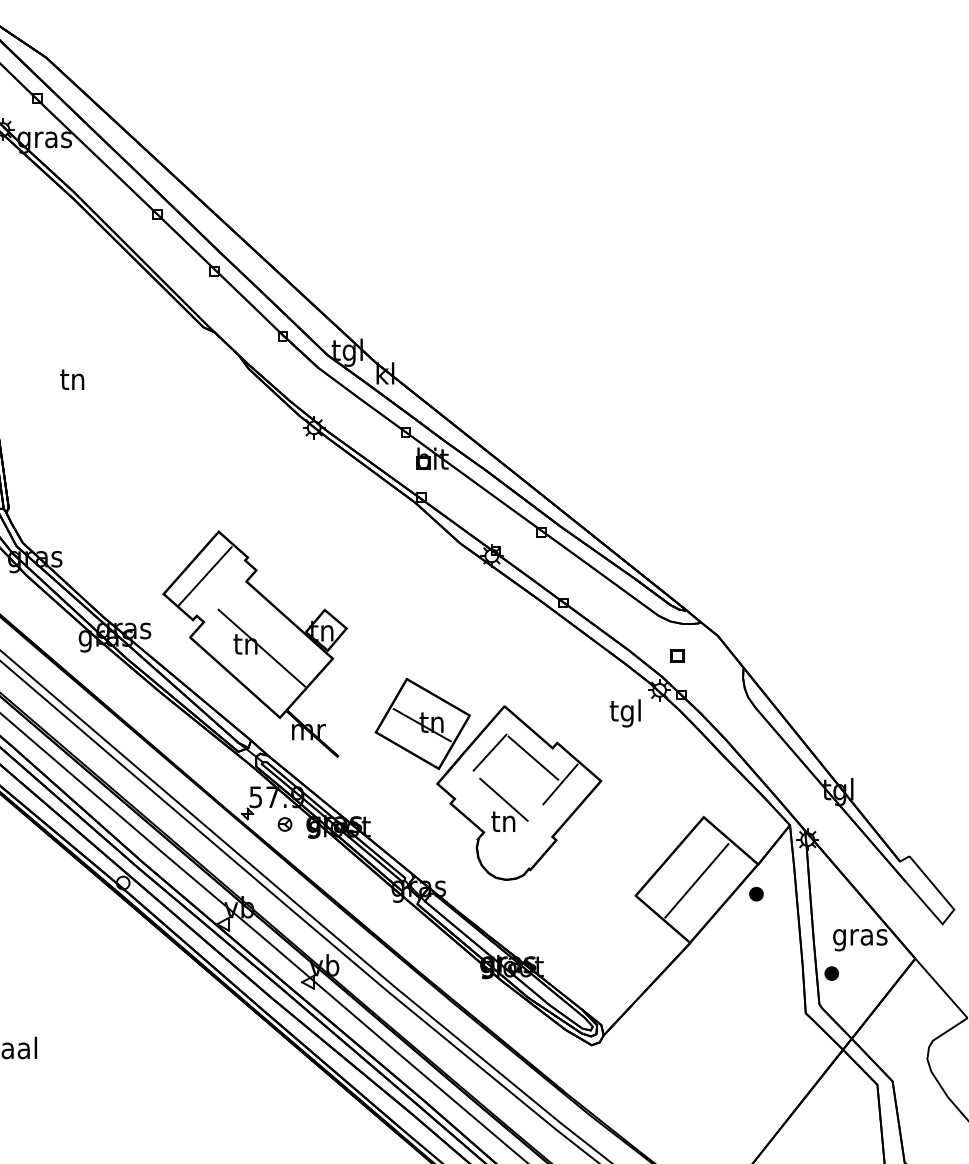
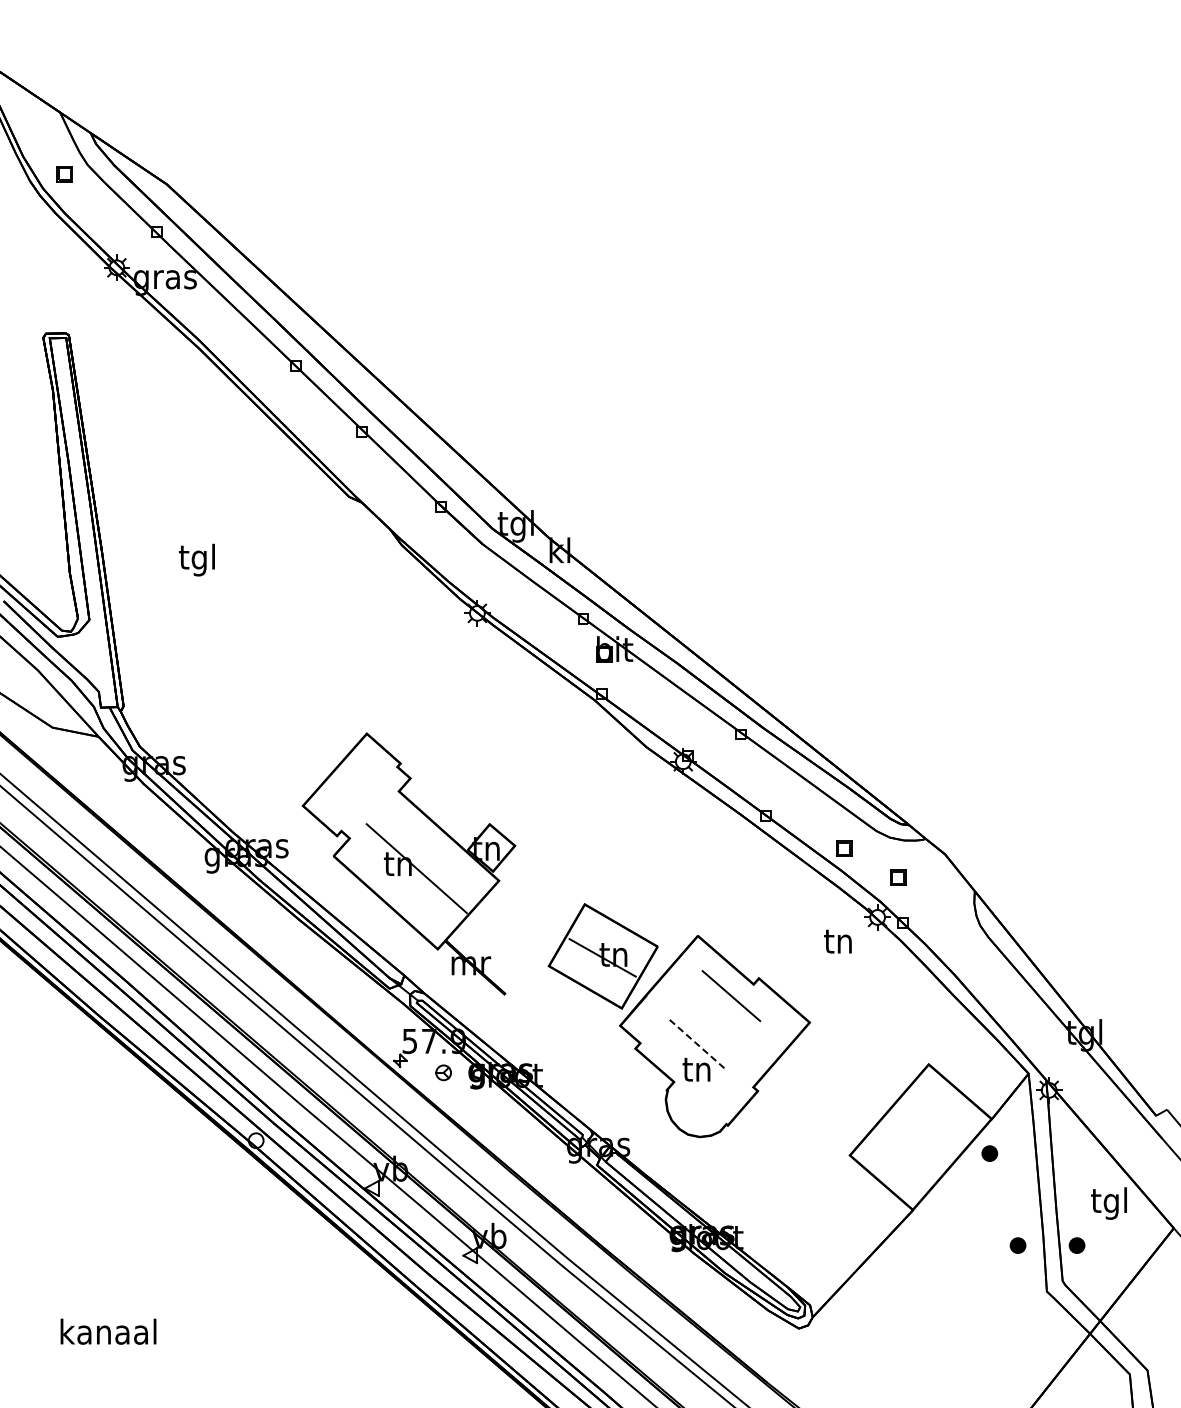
text: (71, 381) -> (196, 559), tn -> tgl
line: (204, 576) -> (350, 785), removed
part: (631, 630) -> (844, 848), added
text: (625, 712) -> (837, 943), tgl -> tn
line: (490, 752) -> (681, 989), removed
line: (560, 784) -> (762, 1026), removed
line: (504, 800) -> (697, 1044), solid -> dashed
line: (696, 880) -> (920, 1137), removed
text: (859, 937) -> (1109, 1203), gras -> tgl
part: (780, 973) -> (1017, 1245), added

